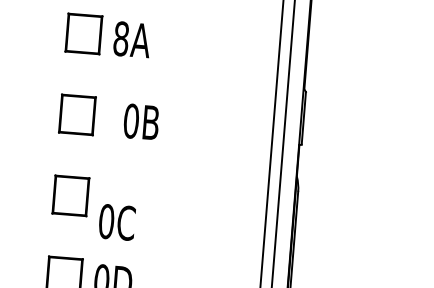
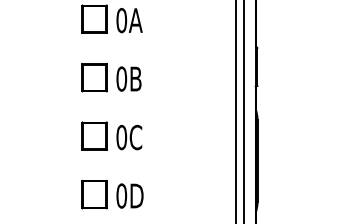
text: (120, 38) -> (121, 20), 8A -> 0A
text: (140, 121) -> (128, 78), moved
text: (117, 222) -> (129, 137), moved

